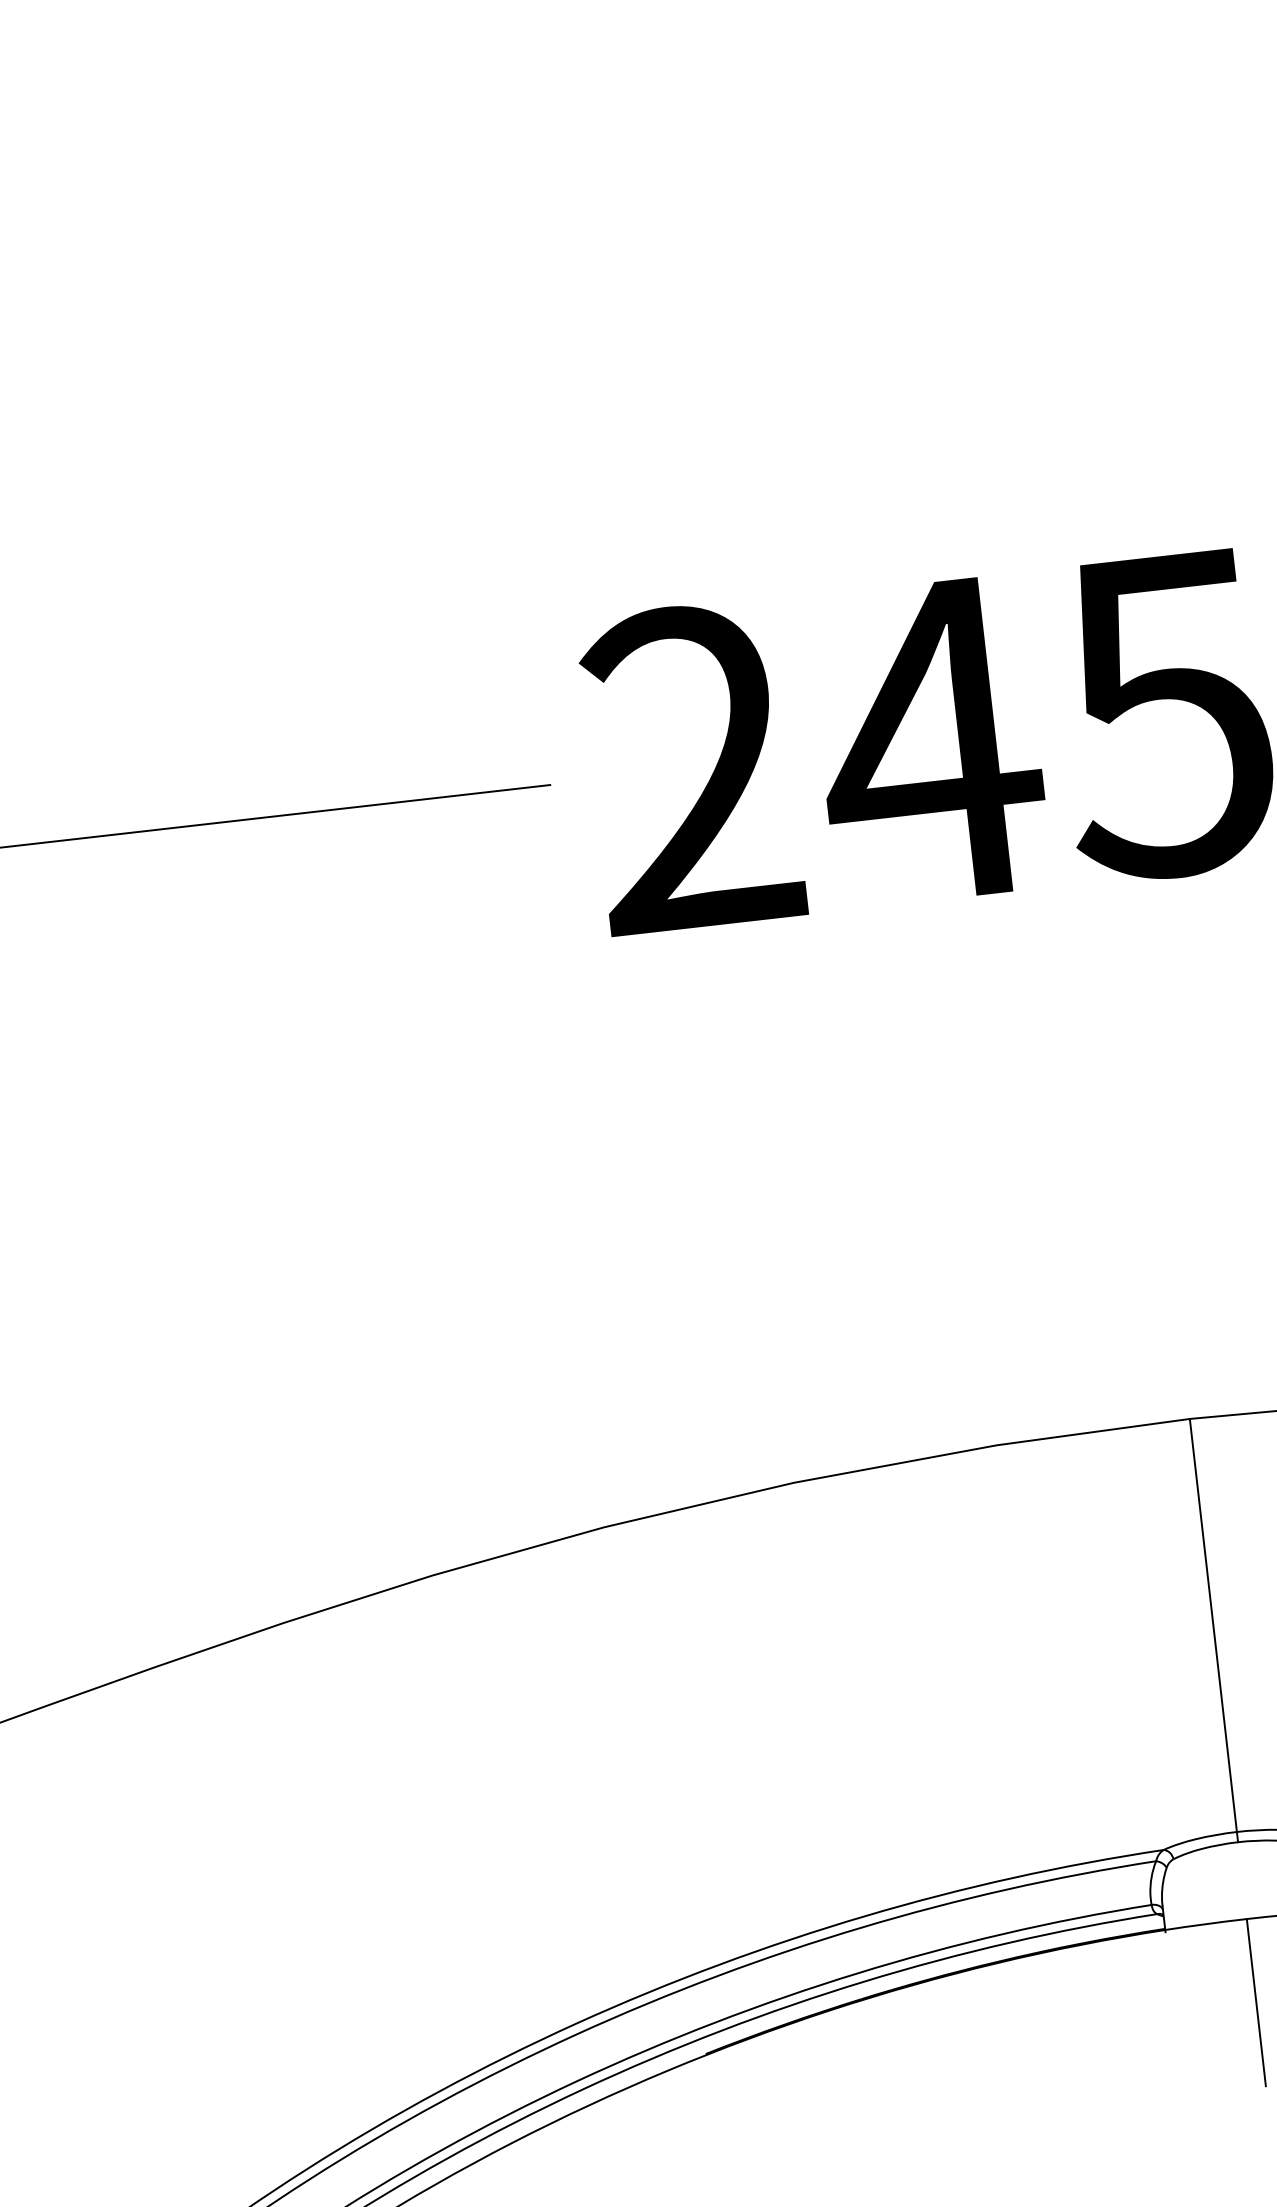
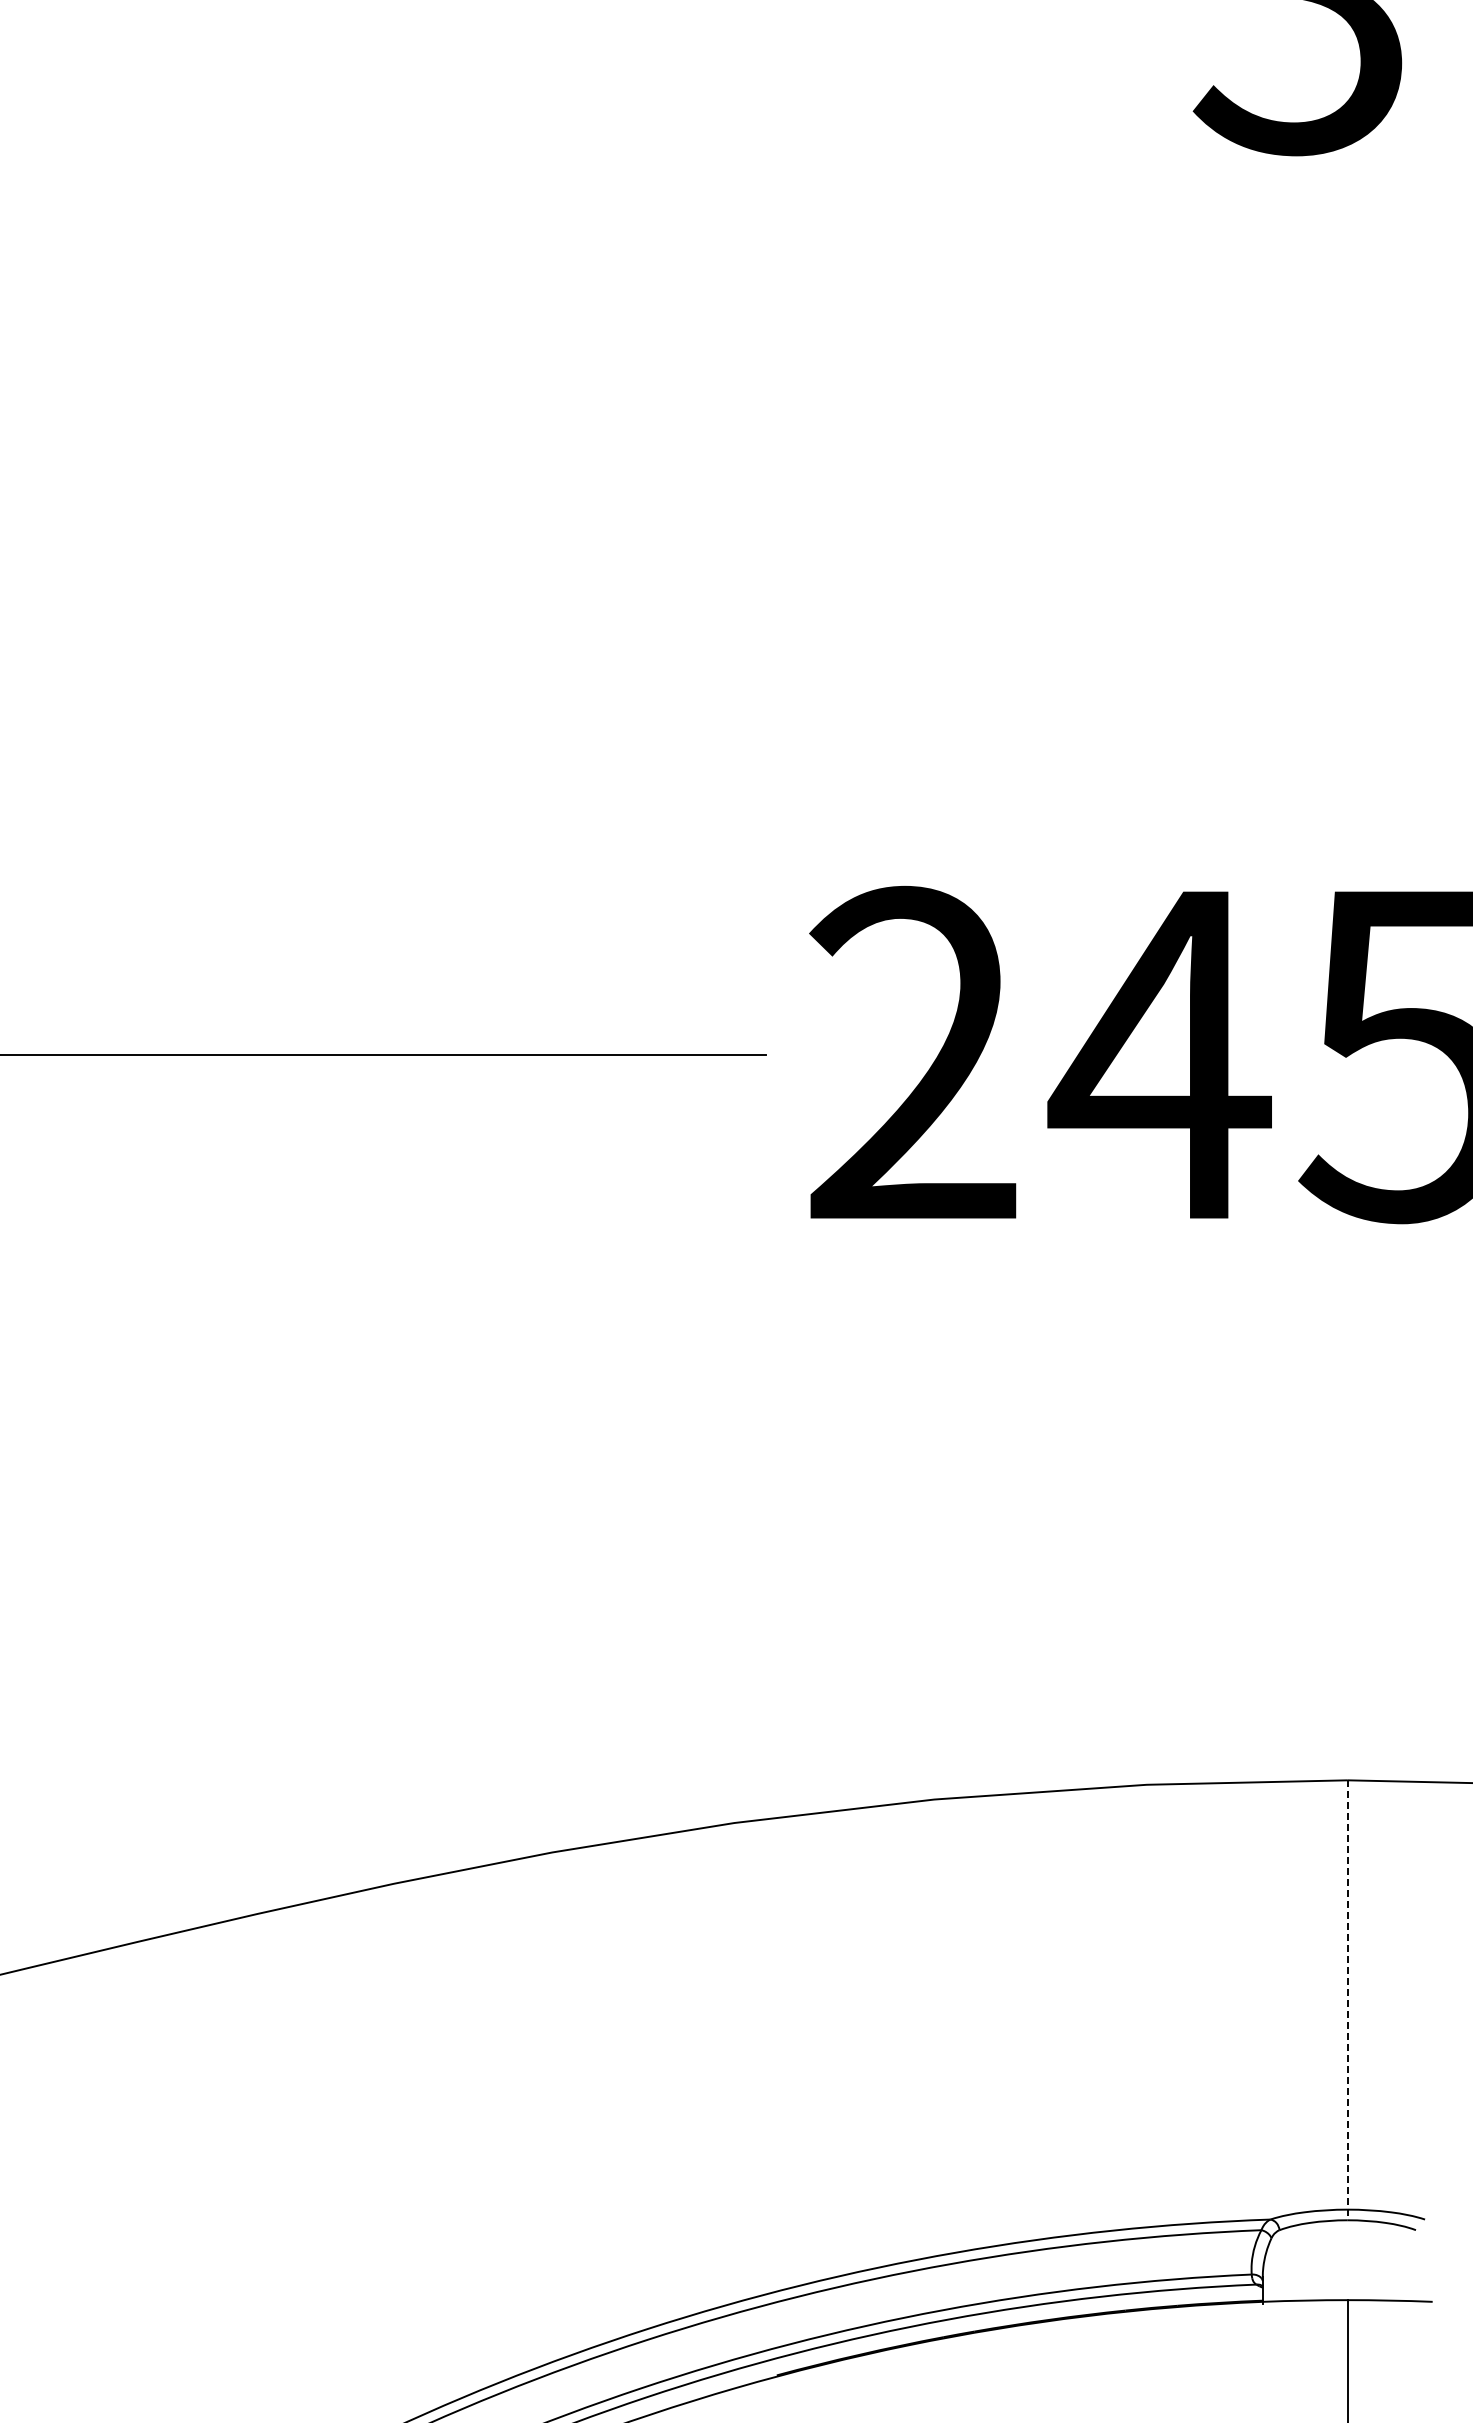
line: (1213, 1630) -> (1347, 2000), solid -> dashed

